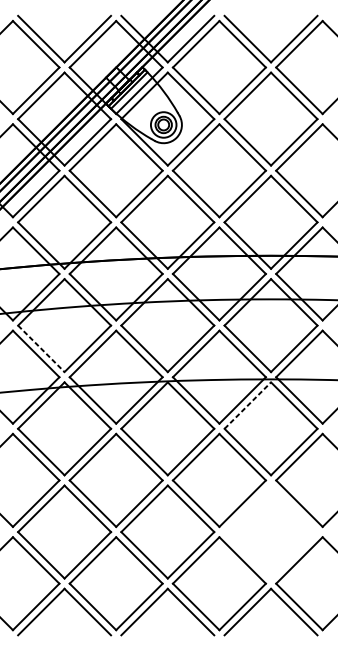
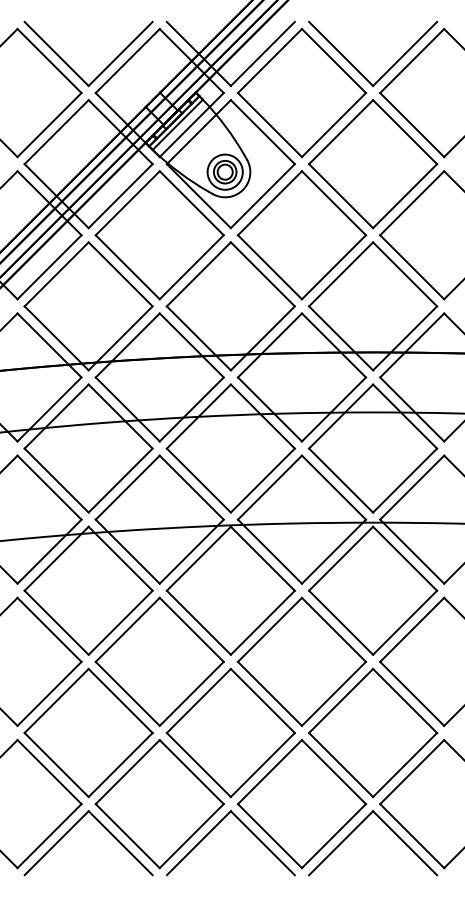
line: (41, 348) -> (57, 480), dashed -> solid
line: (248, 405) -> (341, 558), dashed -> solid
part: (271, 531) -> (373, 732), added

